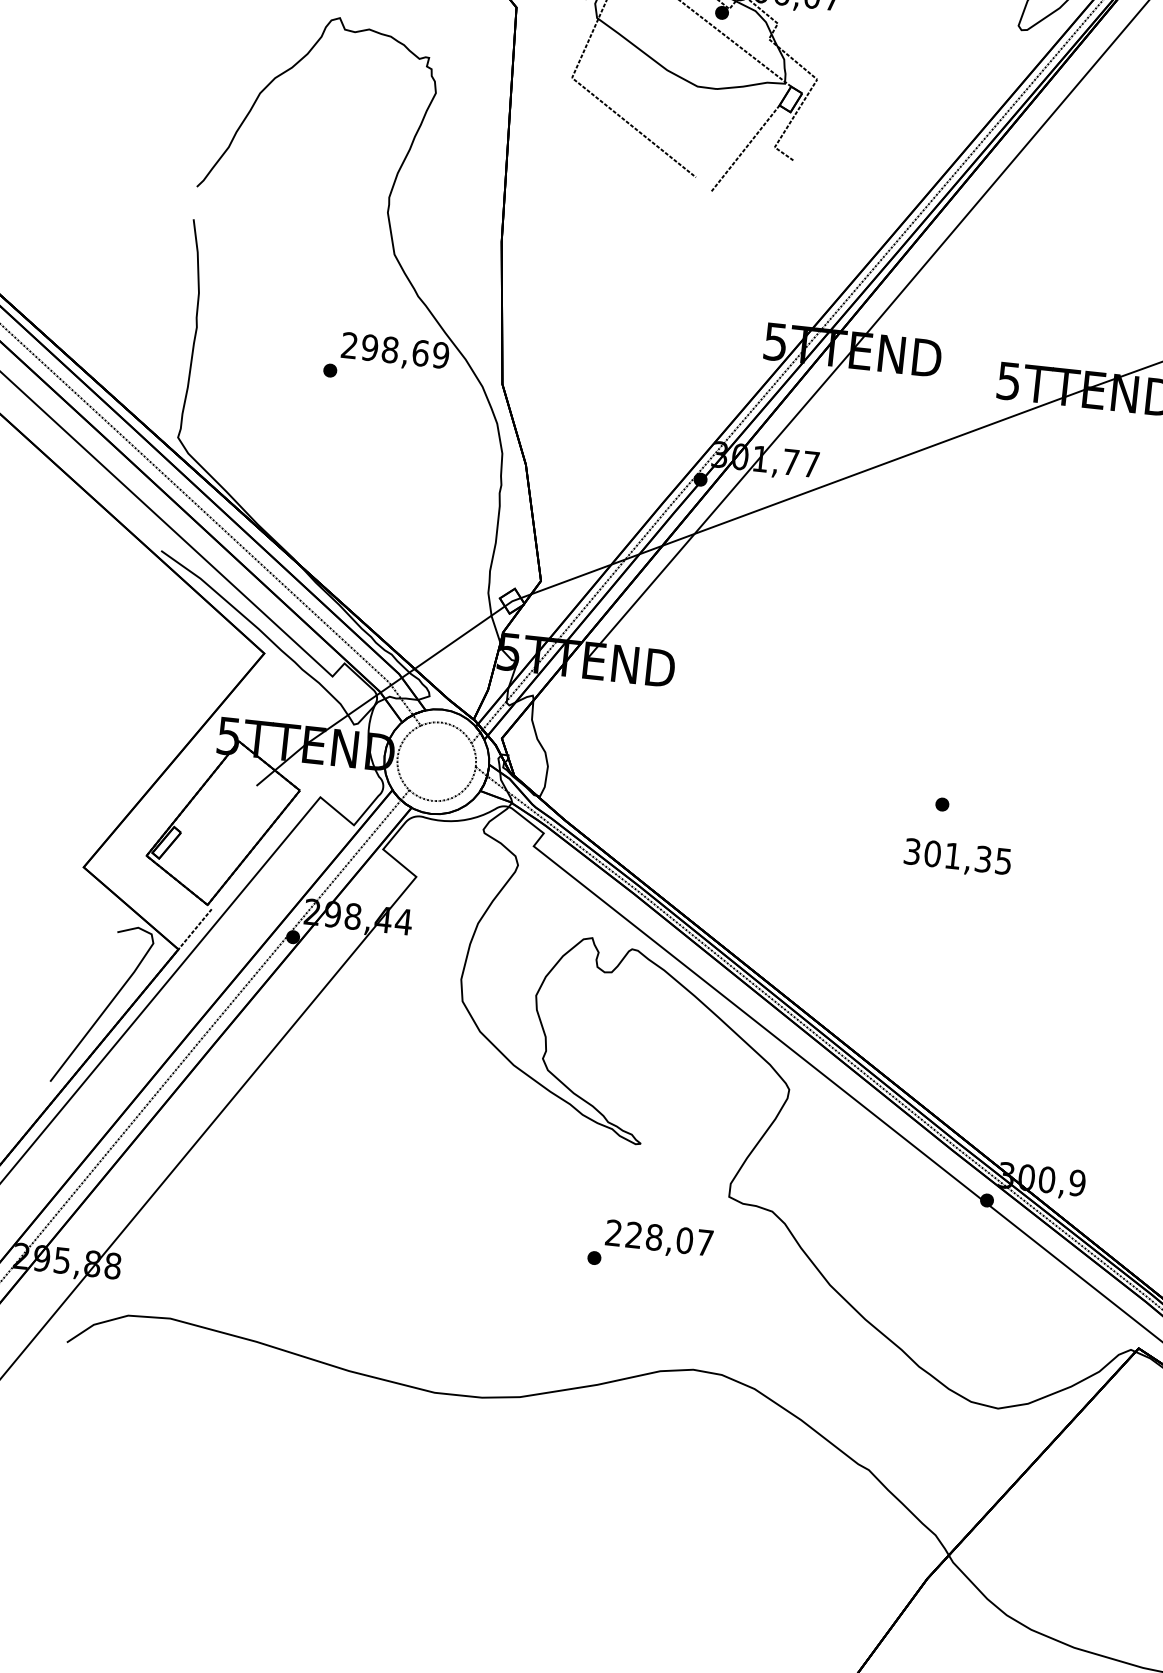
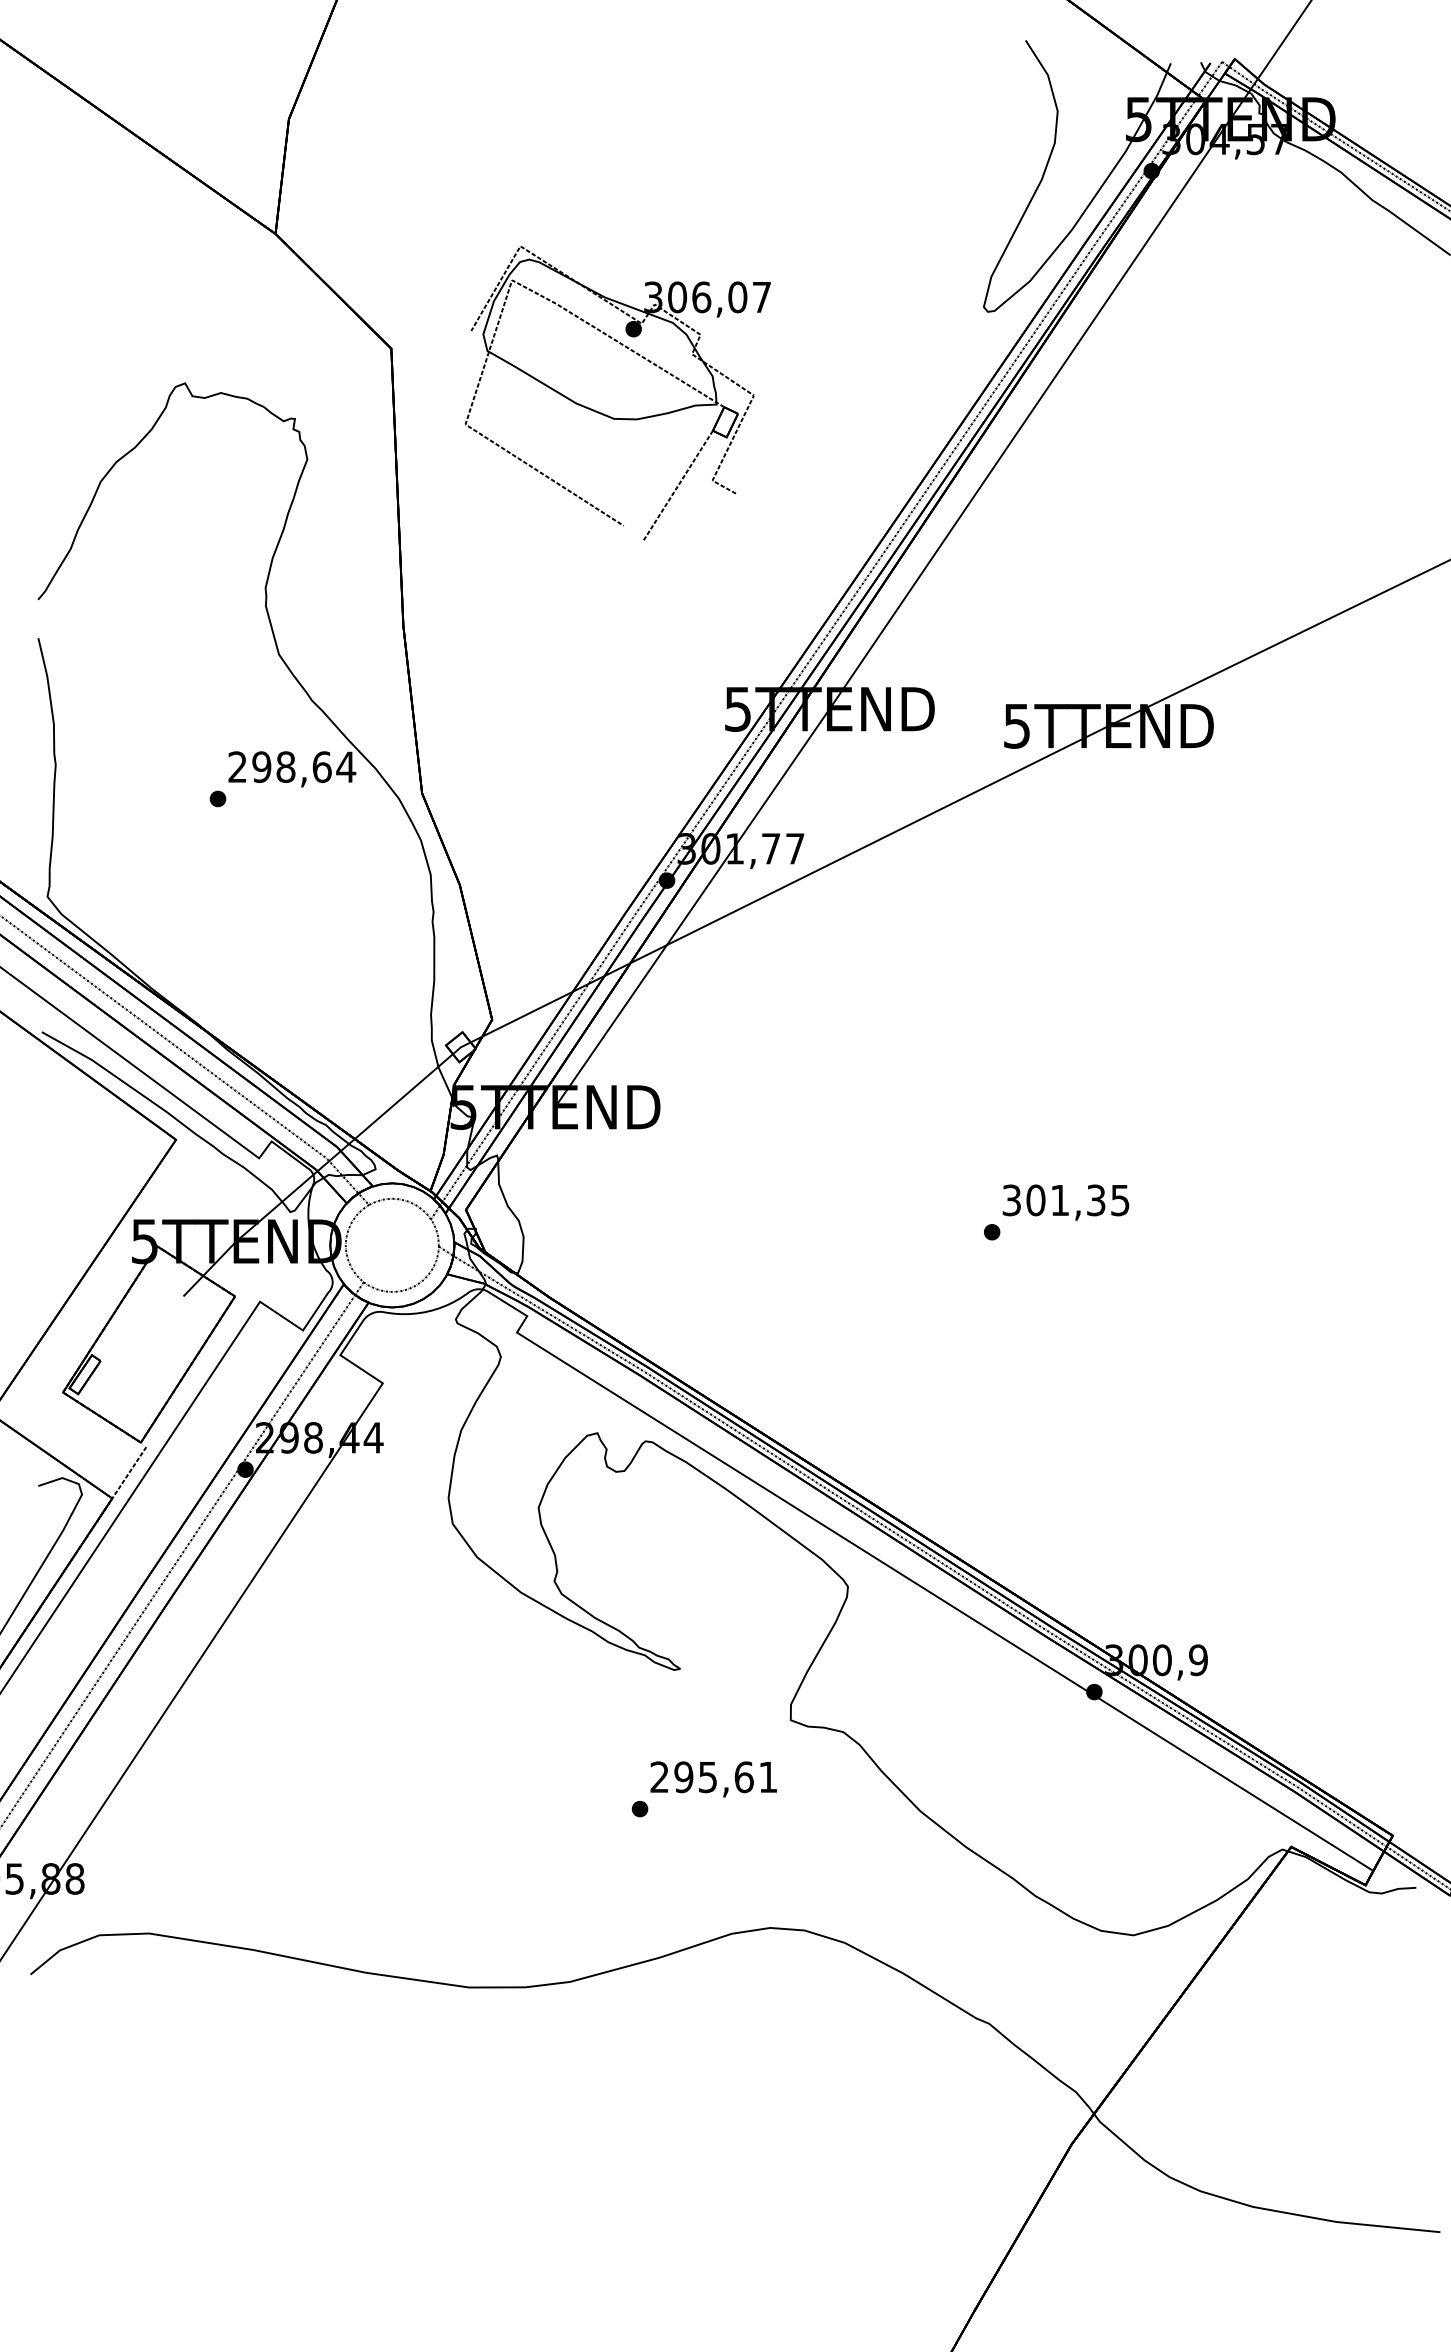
text: (441, 355) -> (346, 767), 298,69 -> 298,64
text: (957, 858) -> (1065, 1202), moved
text: (669, 1239) -> (725, 1777), 228,07 -> 295,61

